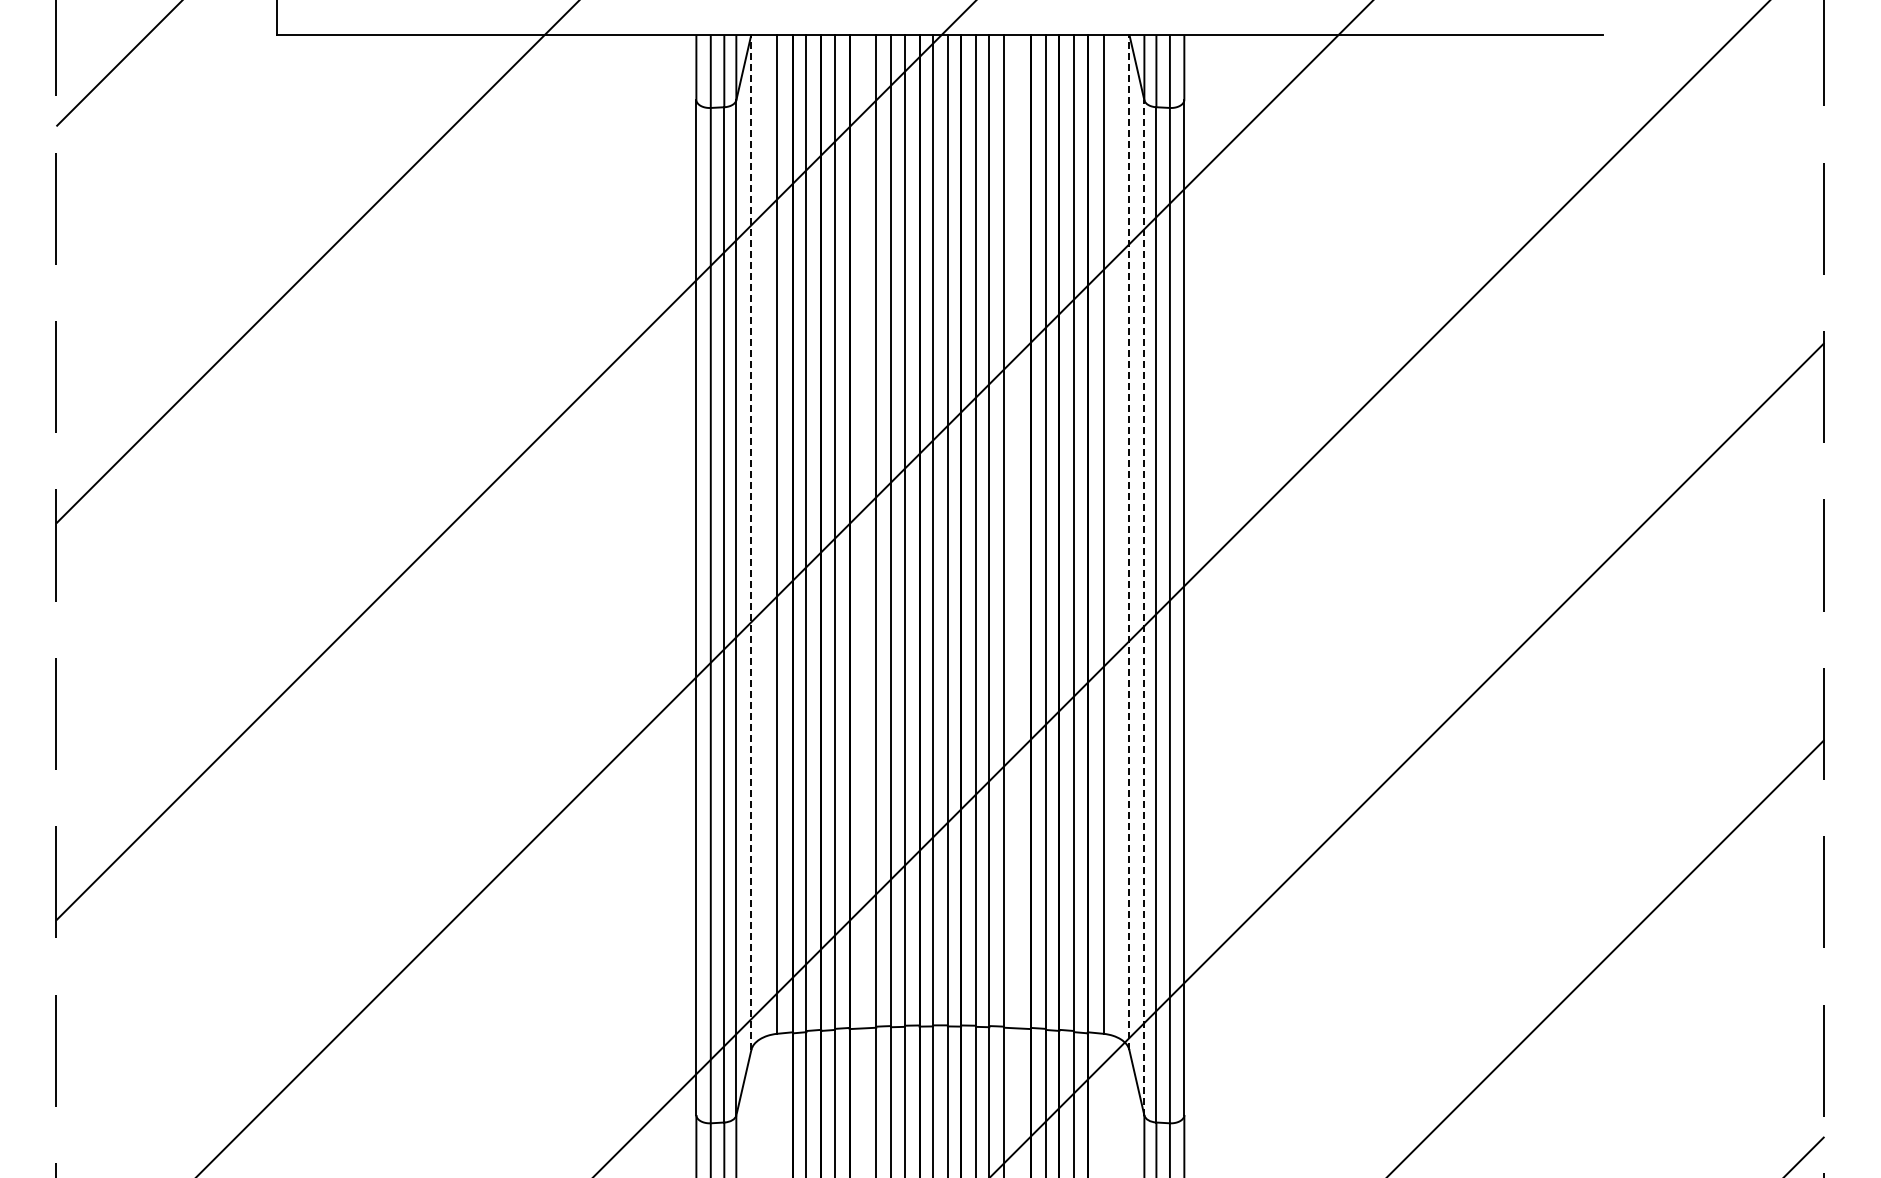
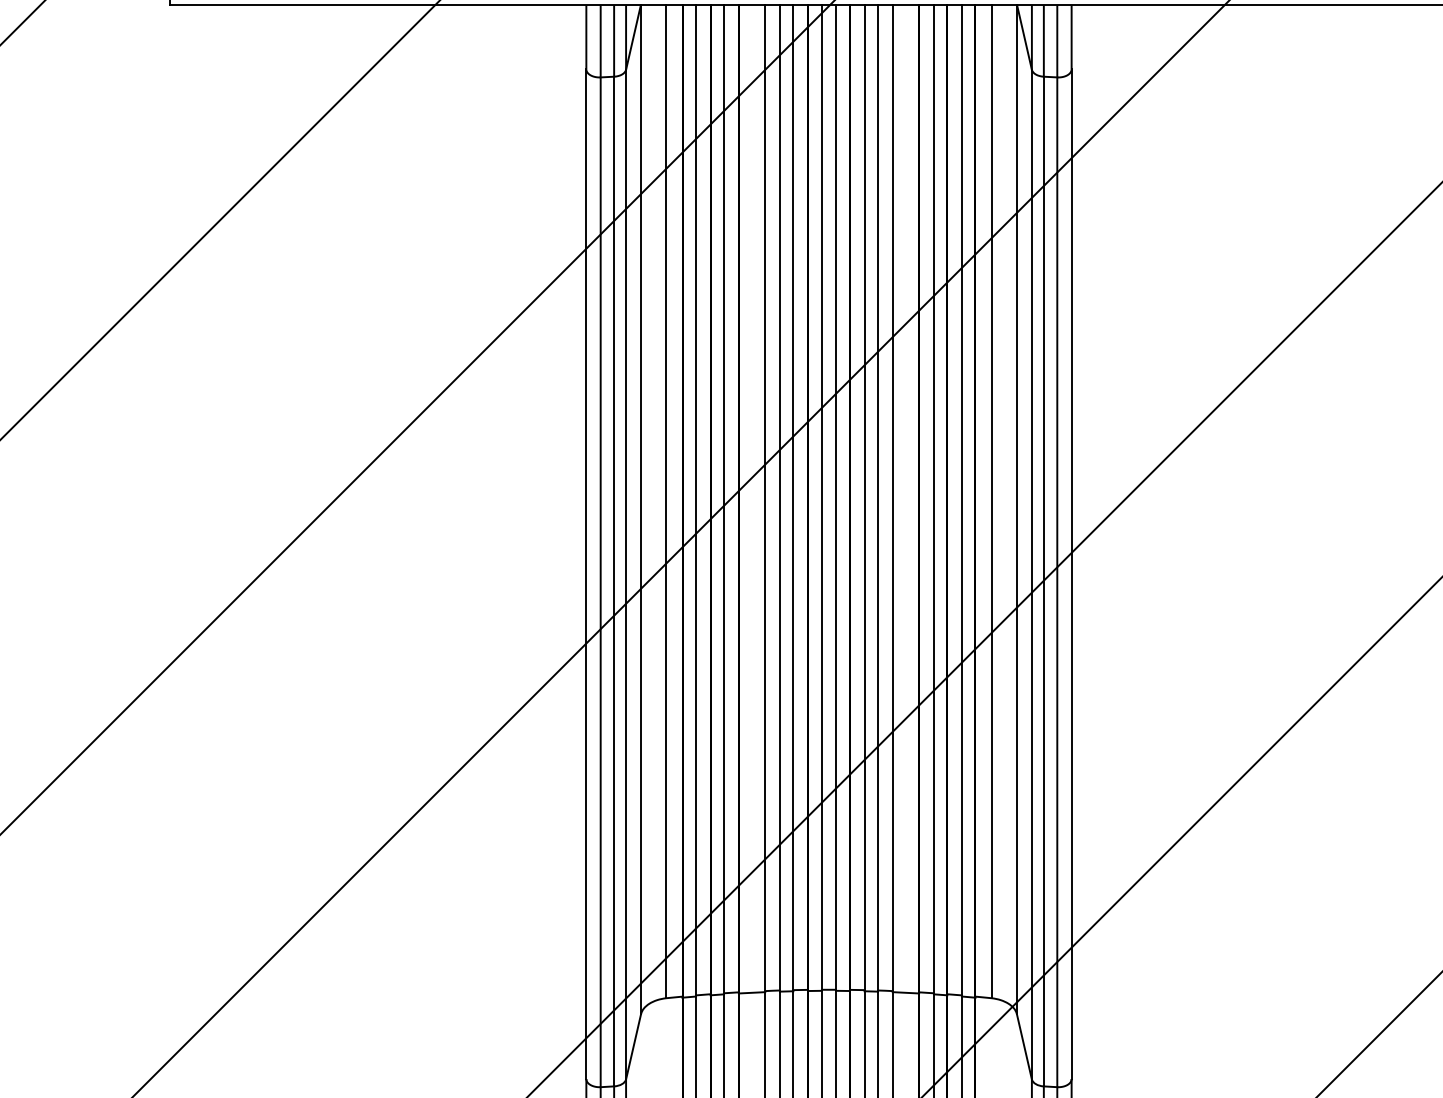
line: (751, 542) -> (641, 509), dashed -> solid
line: (1129, 542) -> (1017, 509), dashed -> solid
line: (1144, 607) -> (1032, 574), dashed -> solid

